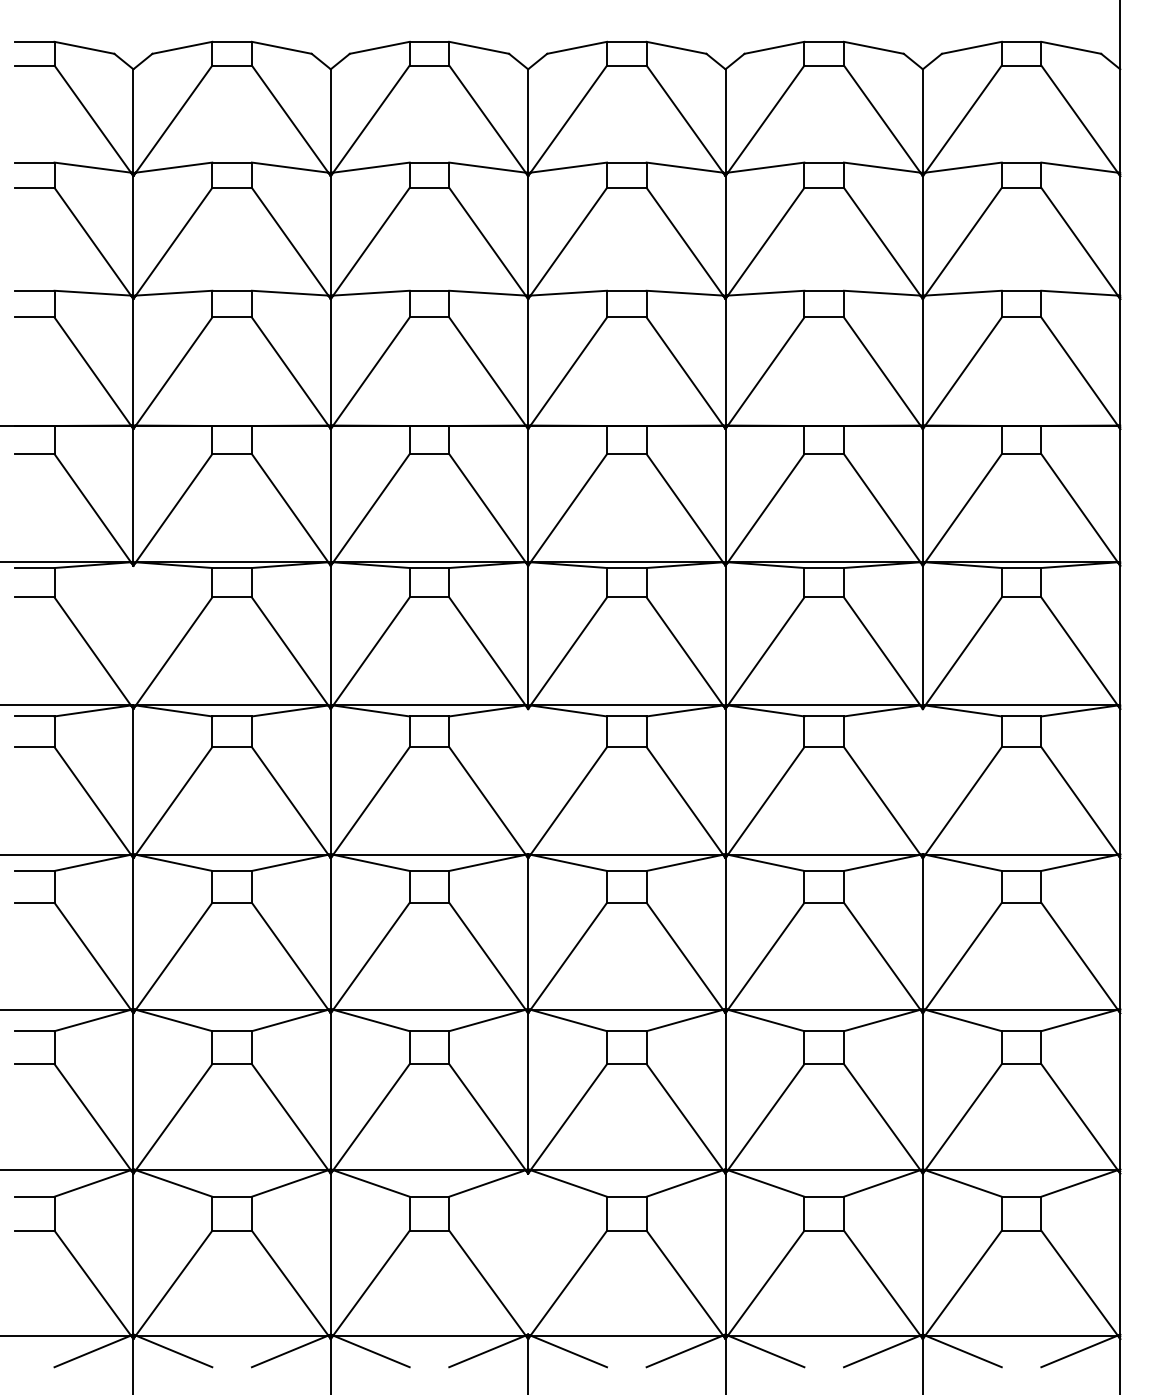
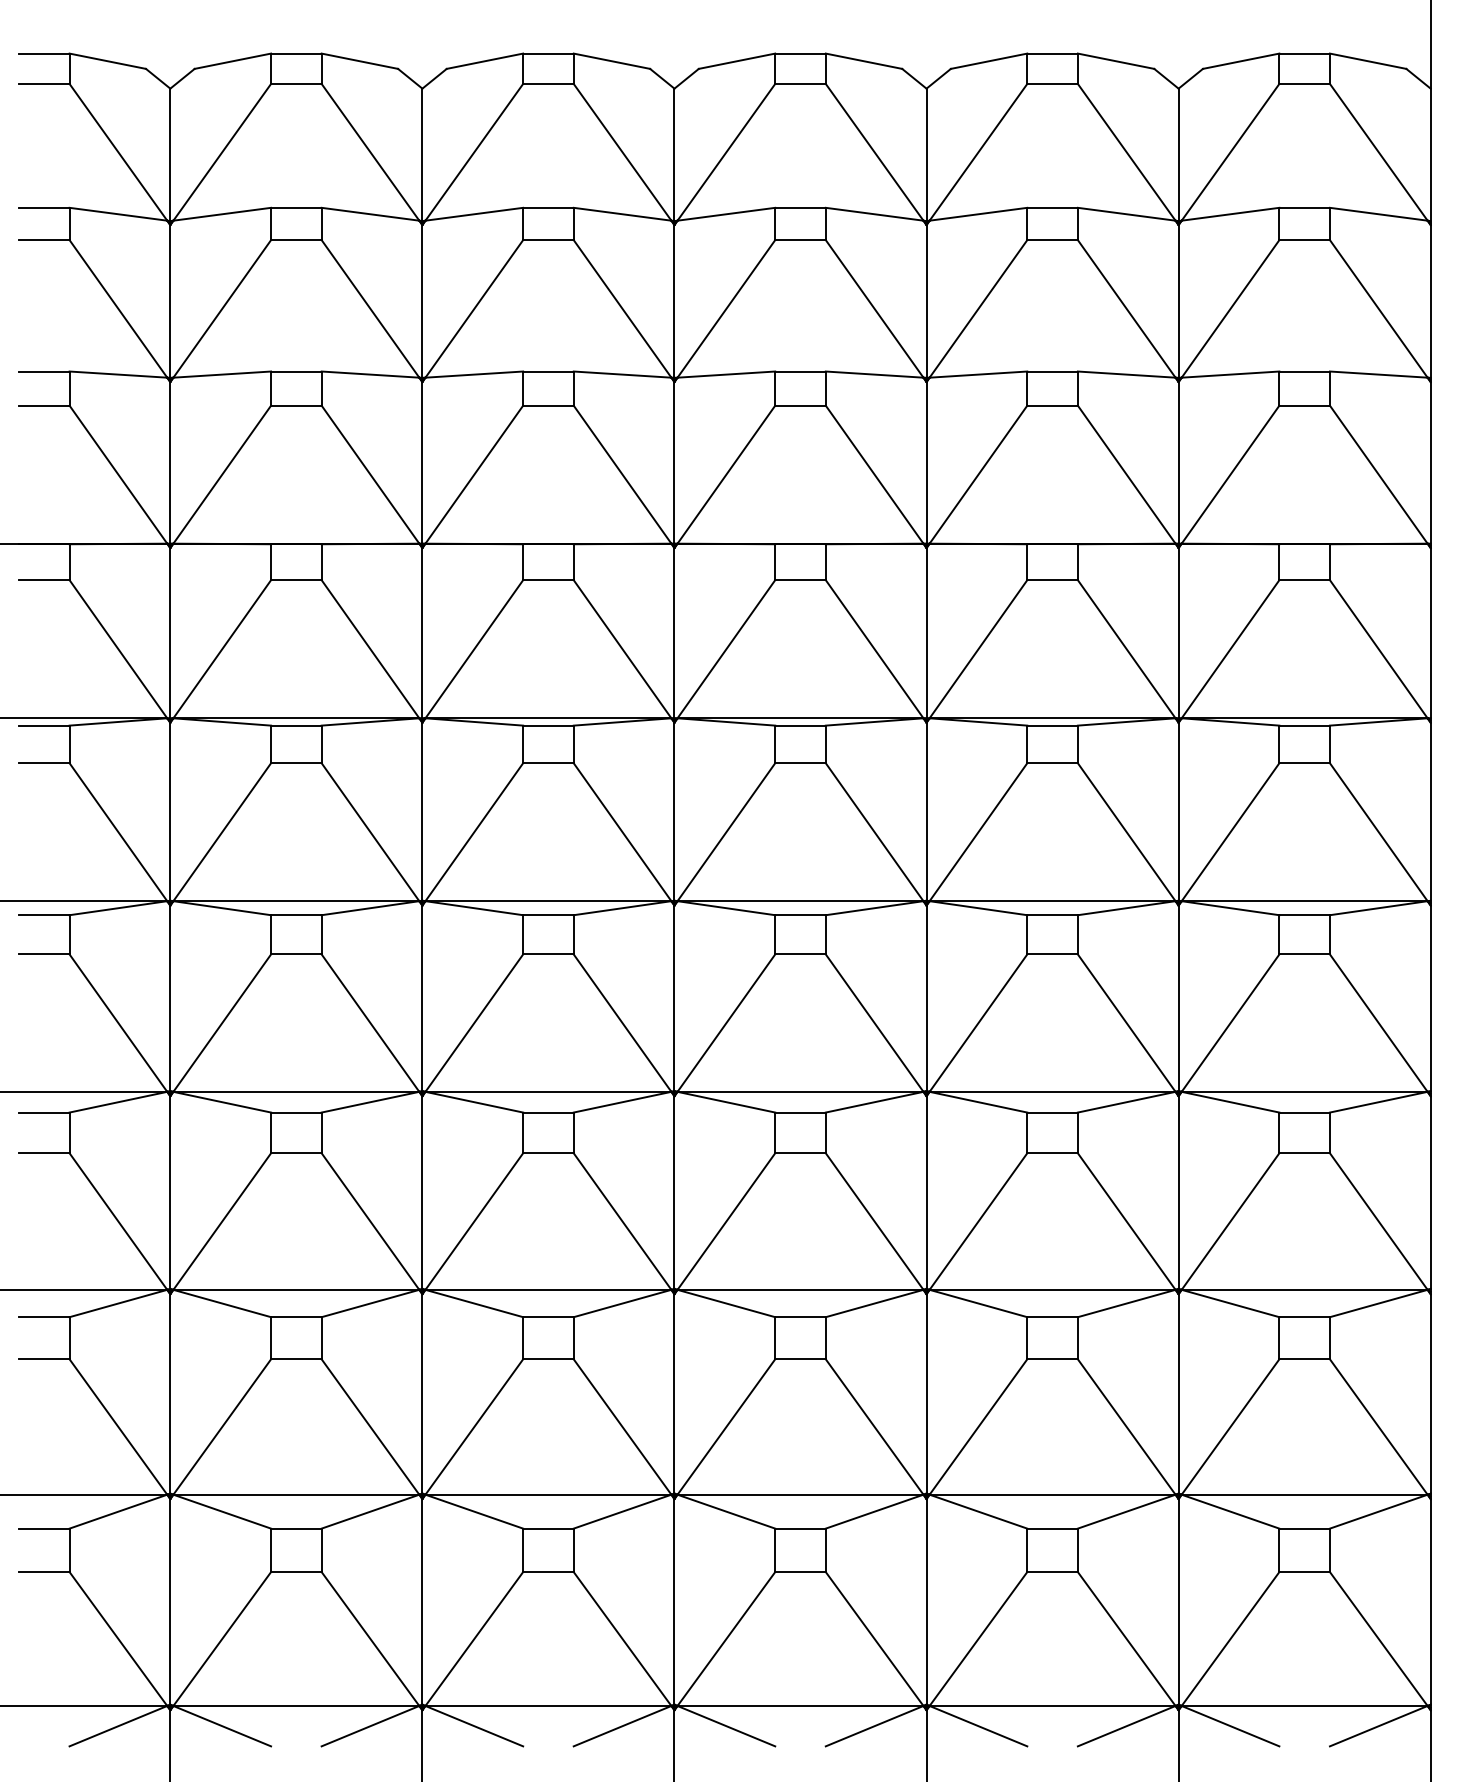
line: (133, 635) -> (170, 811), added
line: (528, 781) -> (674, 998), added
line: (922, 781) -> (1178, 998), added
line: (528, 1253) -> (674, 1601), added

